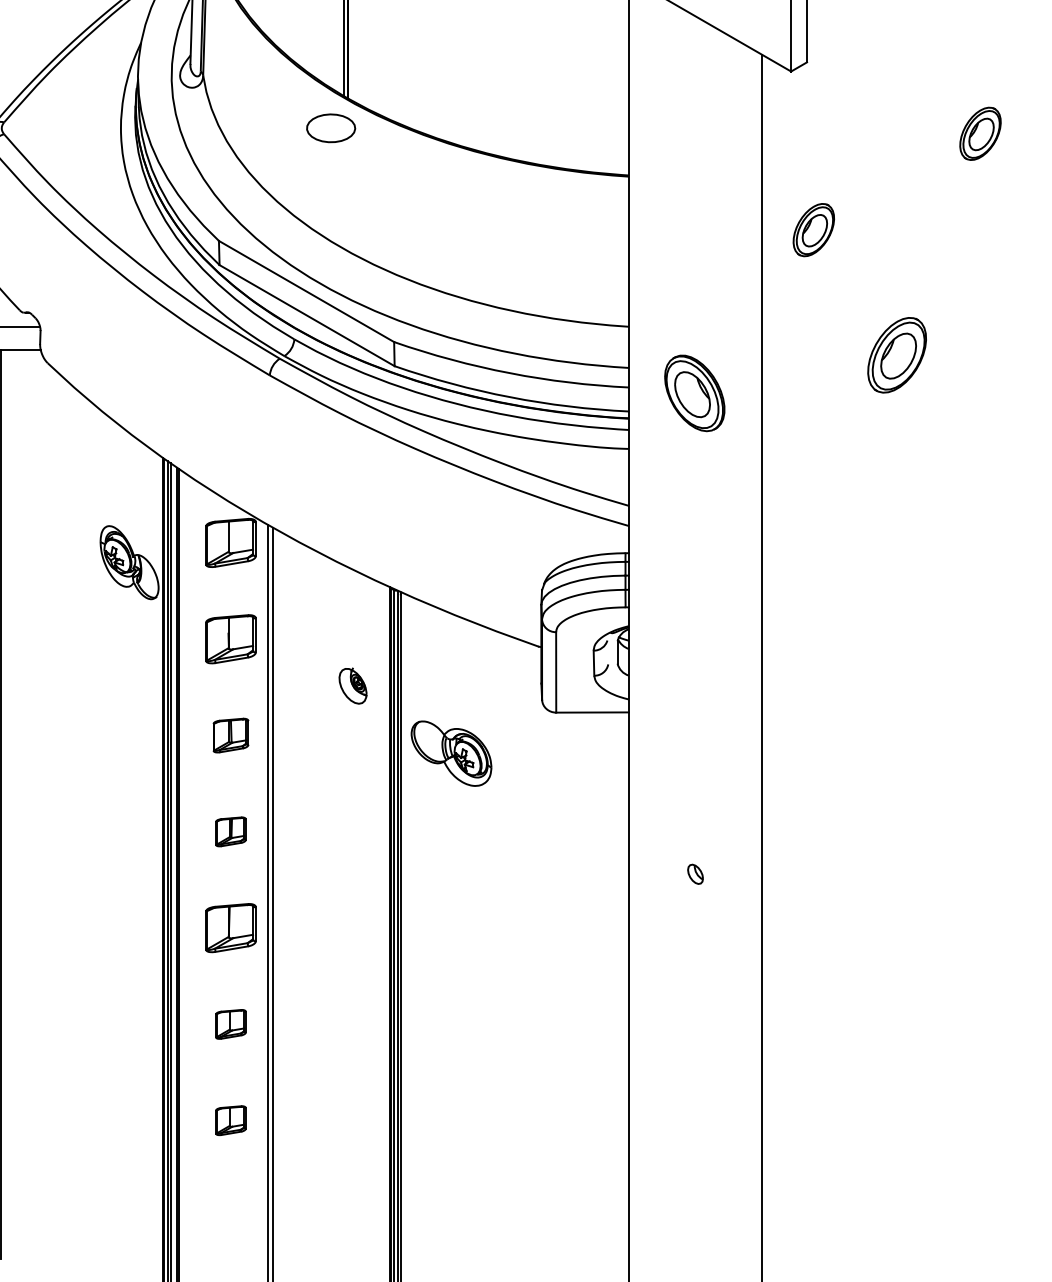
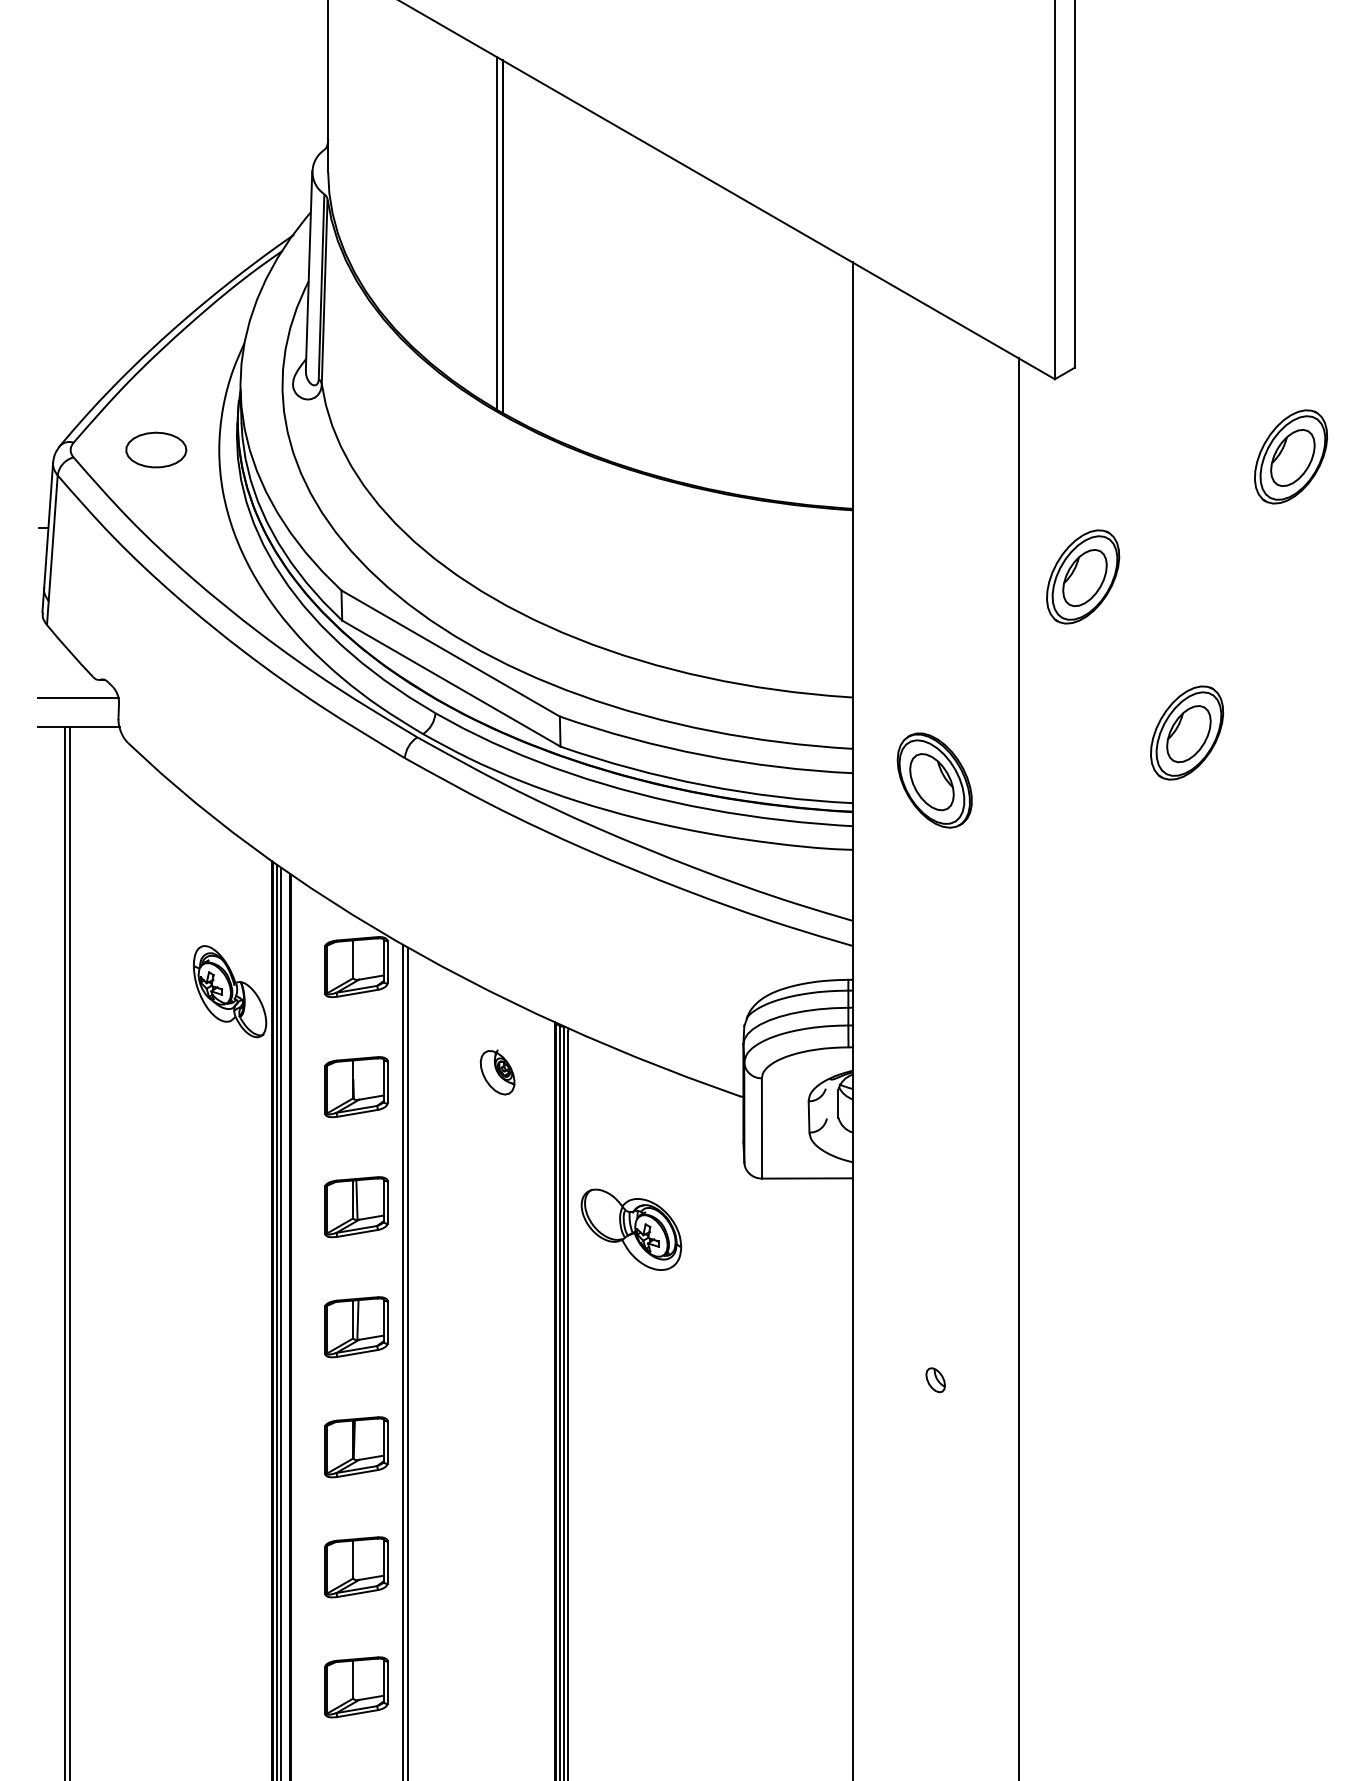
part: (331, 127) -> (156, 449), moved
part: (980, 133) -> (1290, 456), size x1.43
part: (814, 229) -> (1083, 576), size x1.43
part: (352, 686) -> (497, 1072), moved
part: (231, 735) -> (356, 1207), size x1.43
part: (231, 832) -> (356, 1327), size x1.67
part: (231, 1024) -> (356, 1567), size x1.67
part: (231, 1120) -> (356, 1687), size x1.67

